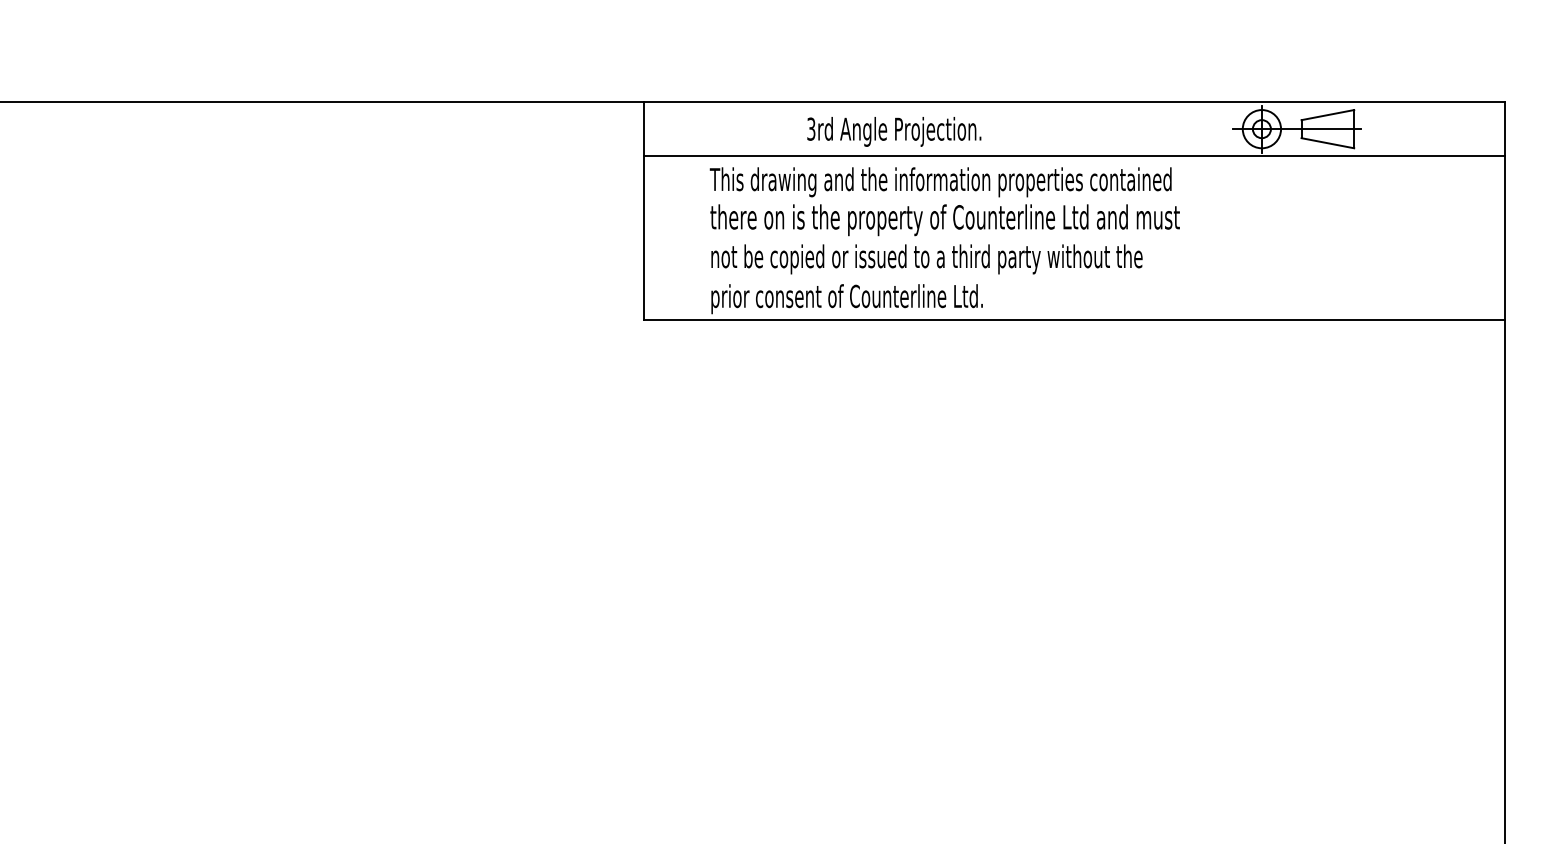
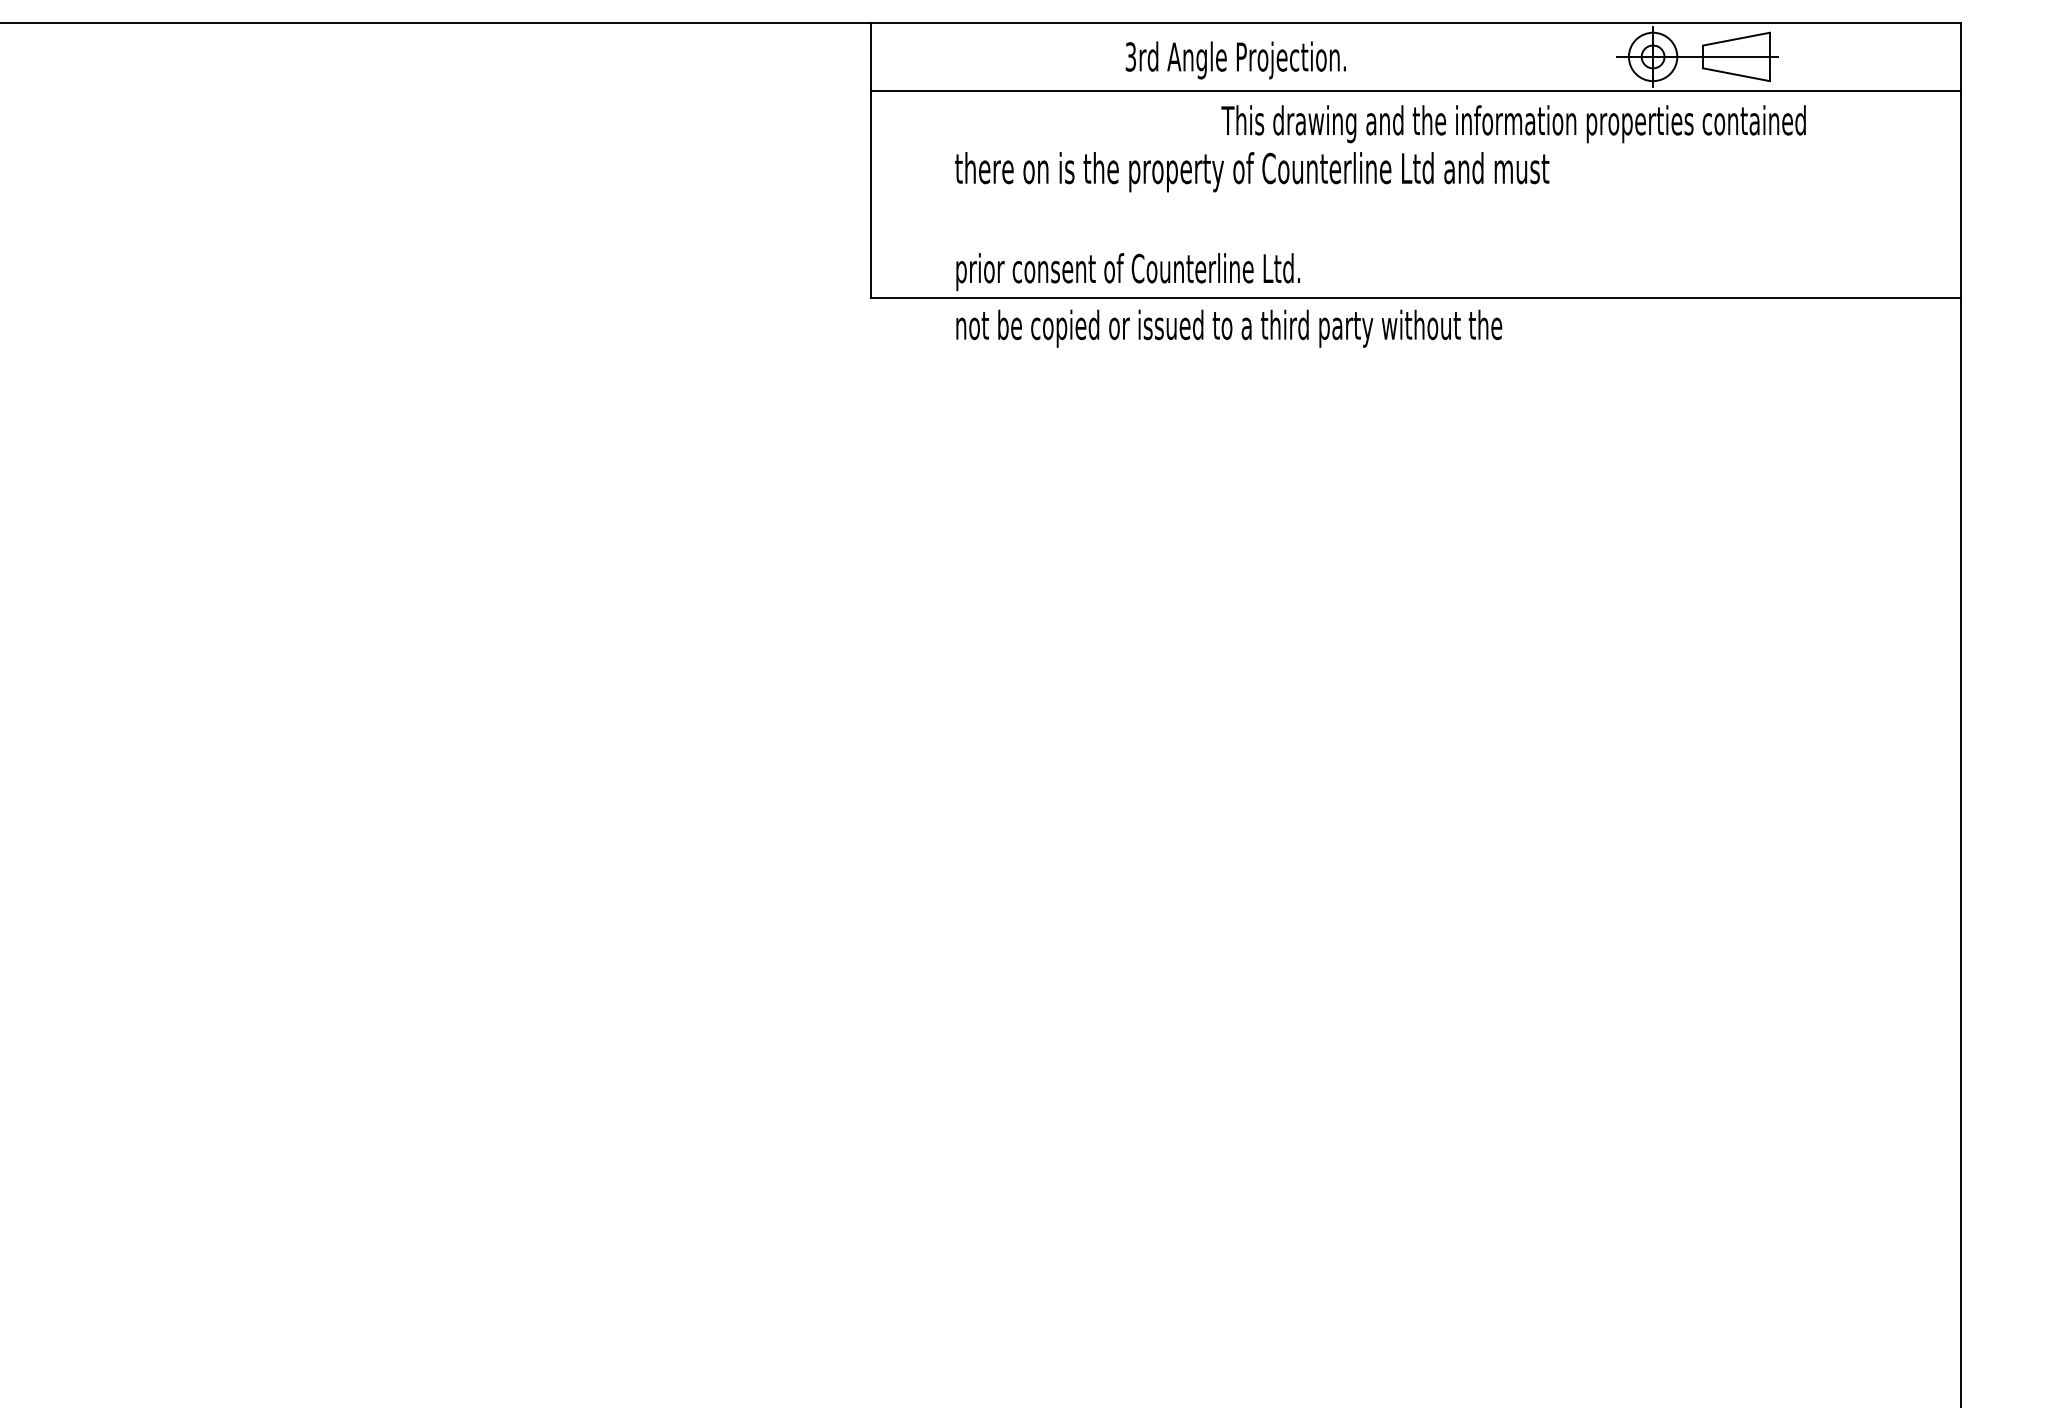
text: (893, 131) -> (1235, 60), moved
text: (940, 182) -> (1513, 124), moved
text: (927, 259) -> (1229, 328), moved

